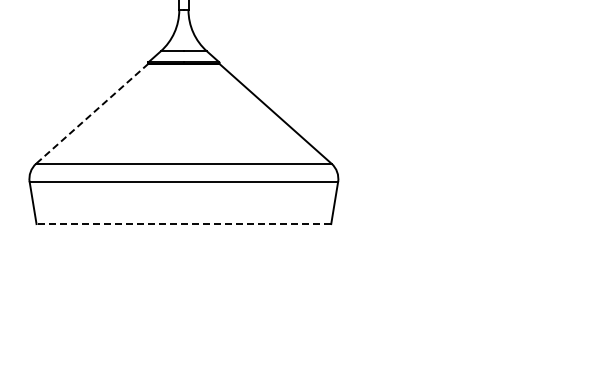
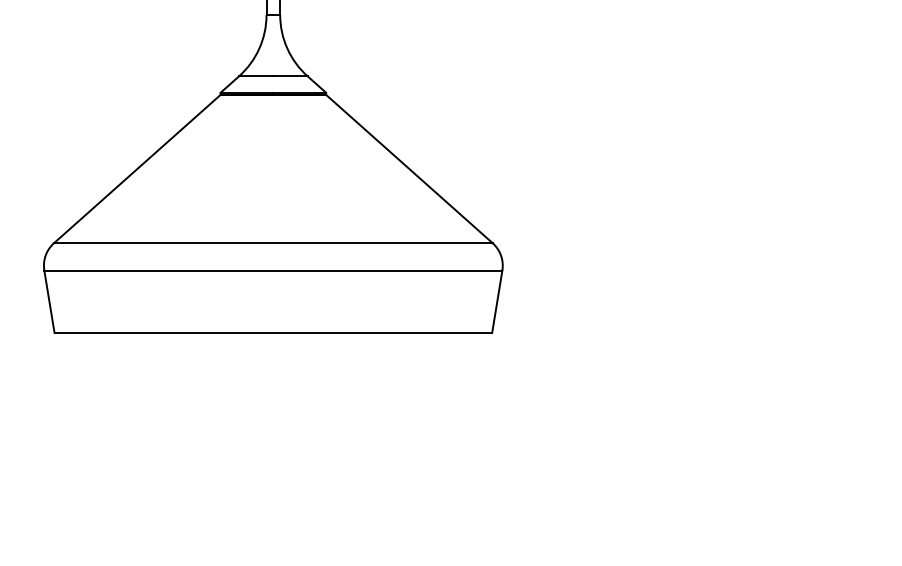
line: (91, 114) -> (136, 170), dashed -> solid
line: (183, 224) -> (272, 333), dashed -> solid

